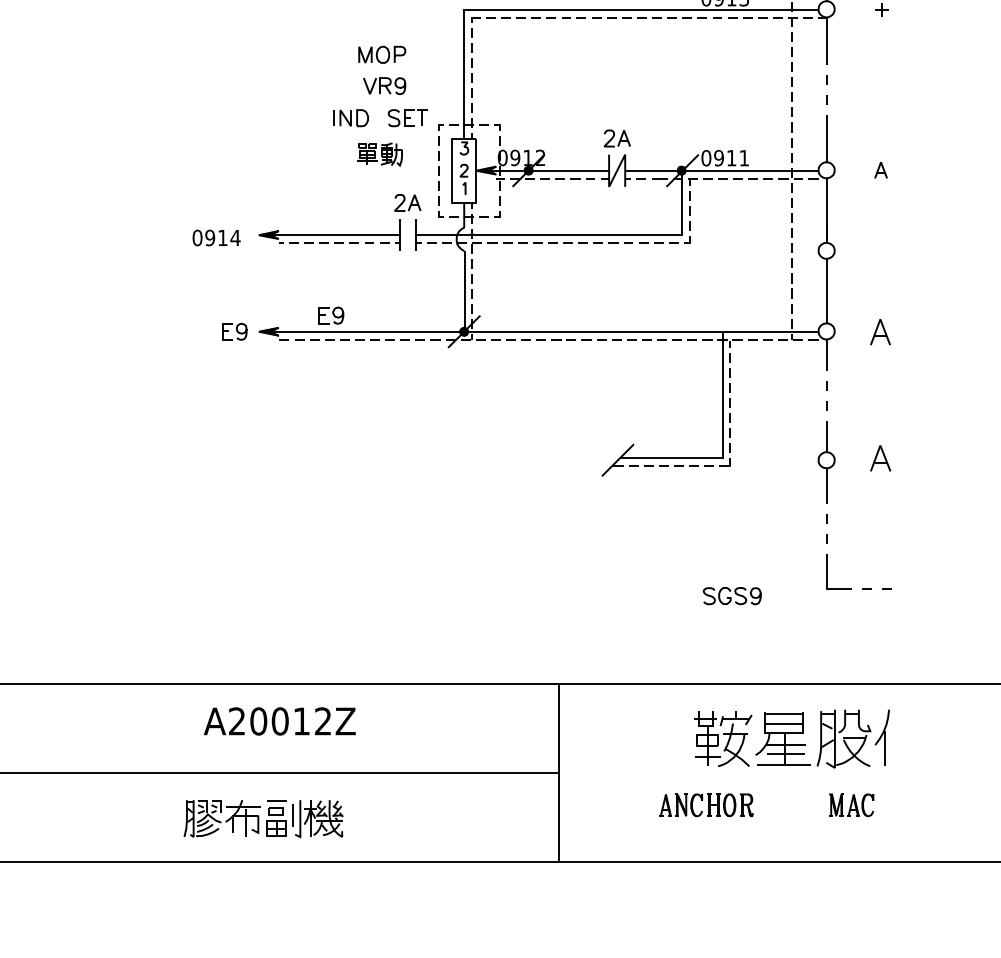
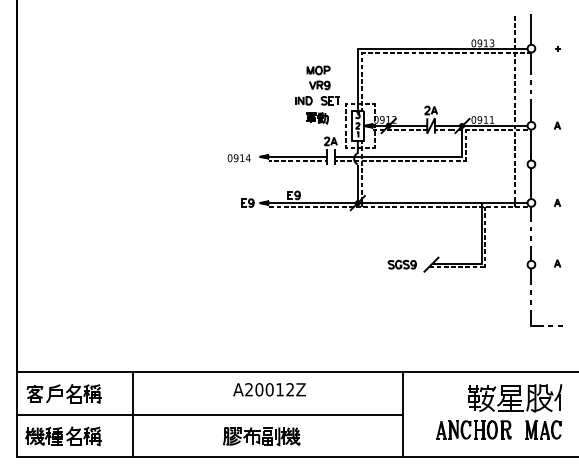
part: (881, 330) -> (557, 202), size x0.62
part: (881, 457) -> (557, 263), size x0.62
part: (730, 595) -> (401, 264), moved
part: (705, 804) -> (473, 429), size x1.67
part: (851, 804) -> (543, 429), size x1.67

